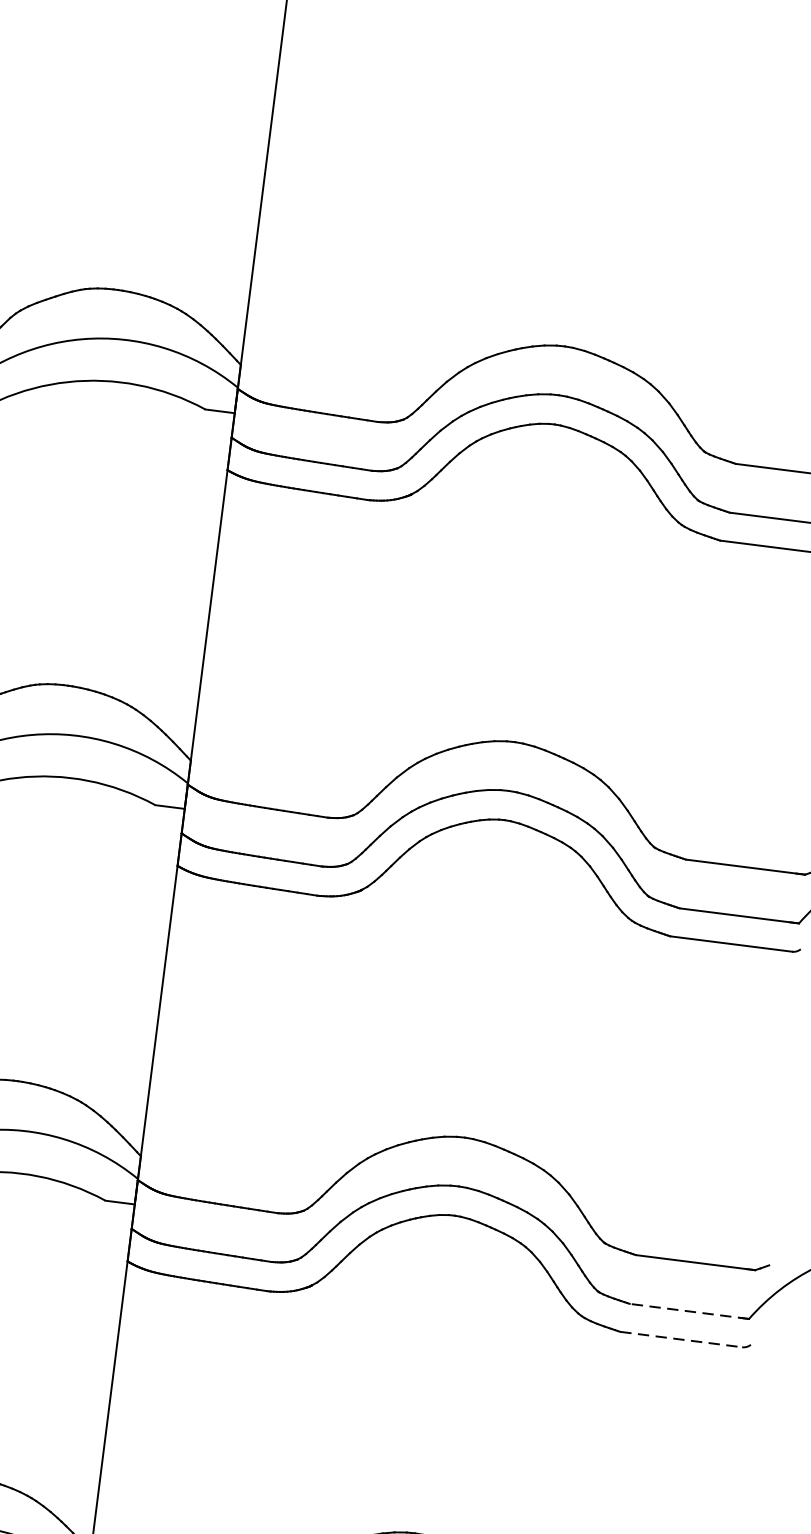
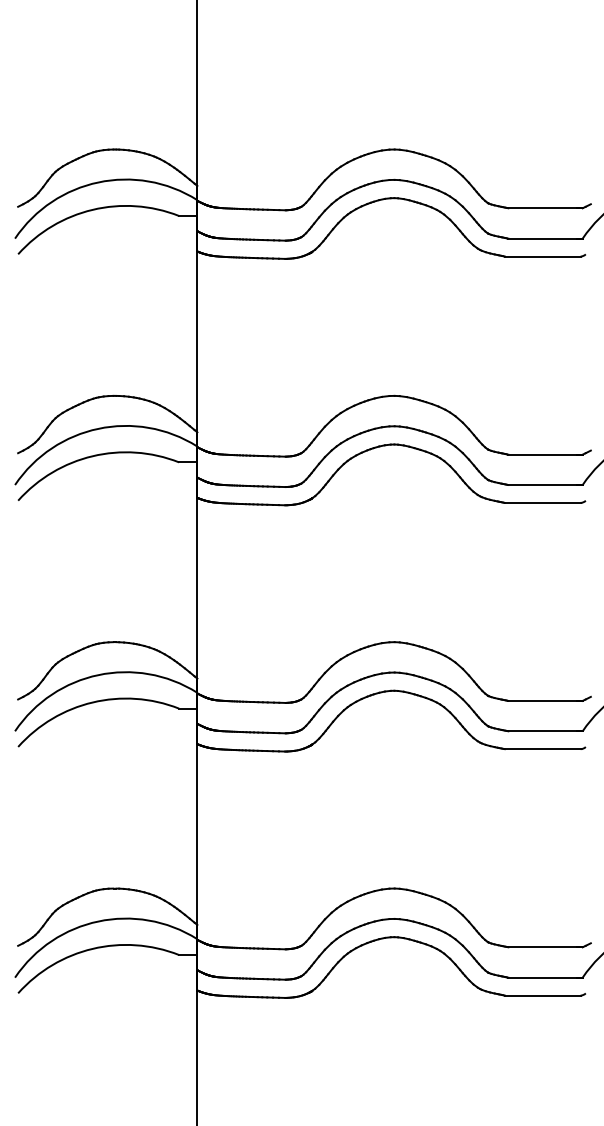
line: (689, 1311) -> (545, 731), dashed -> solid
line: (682, 1340) -> (543, 749), dashed -> solid

